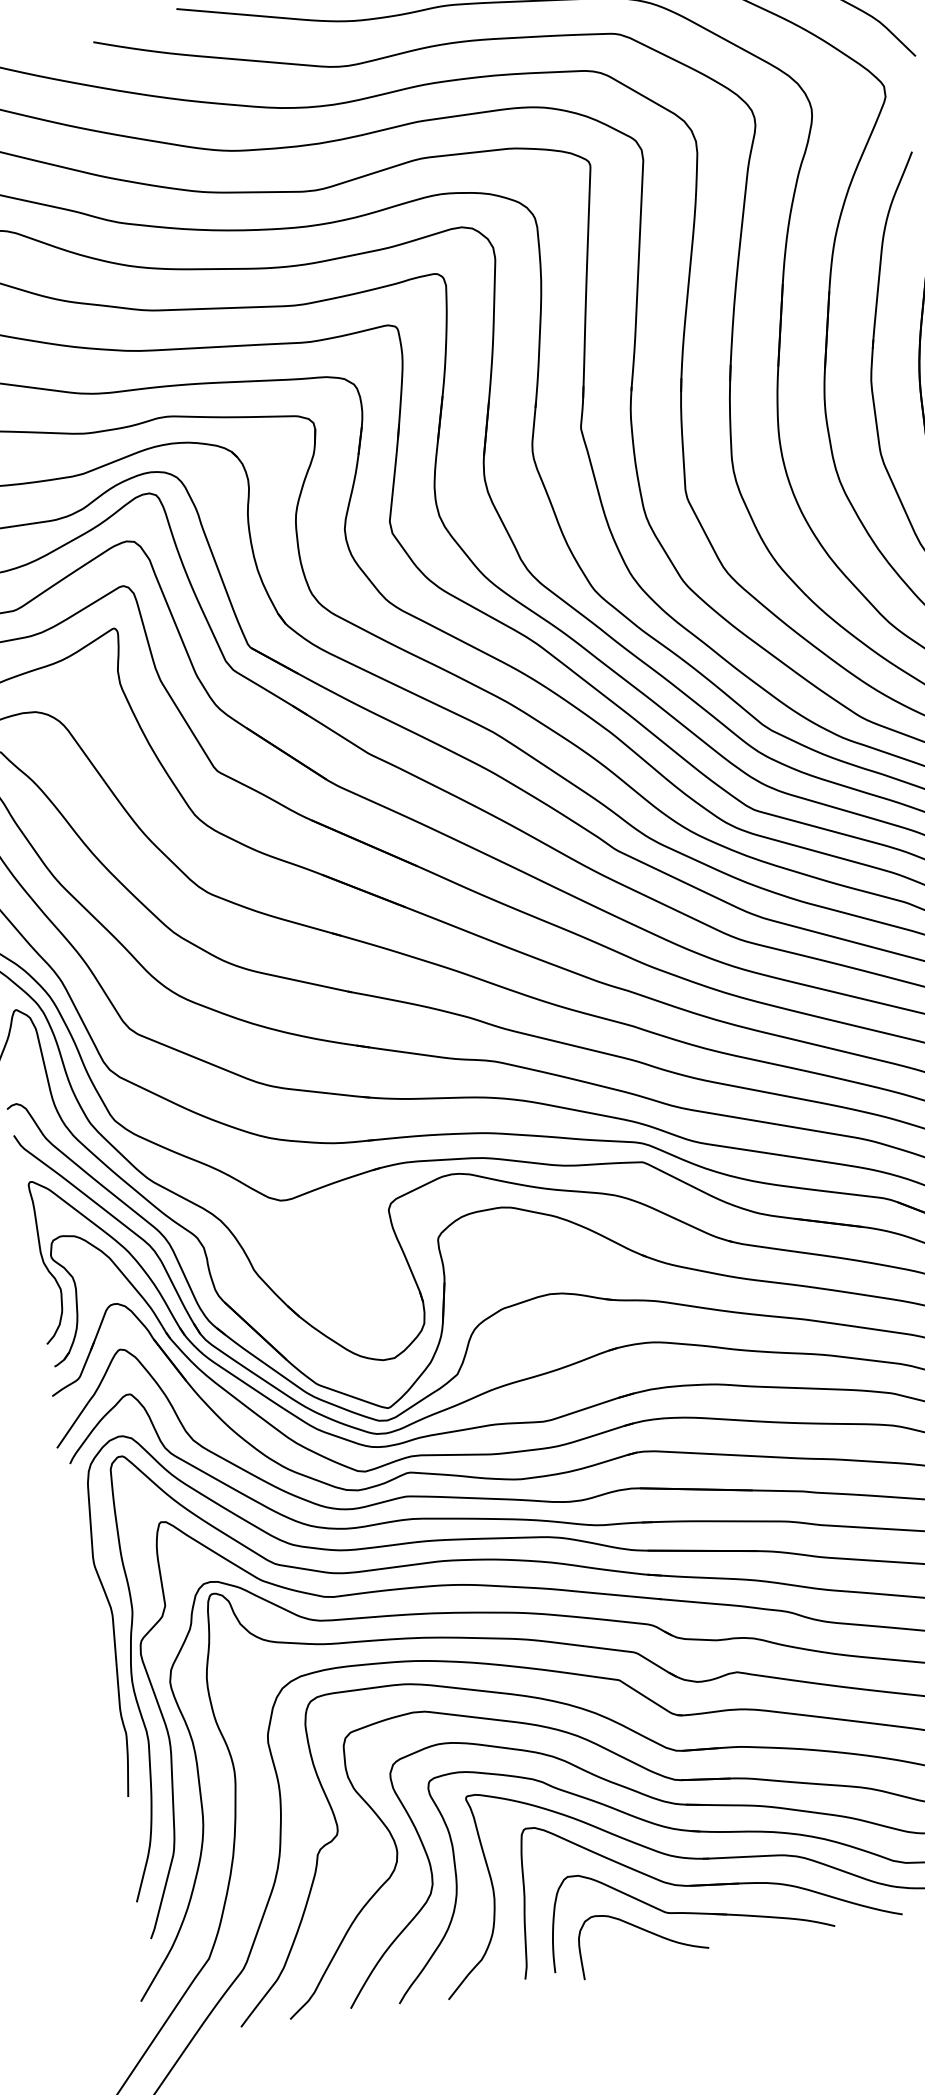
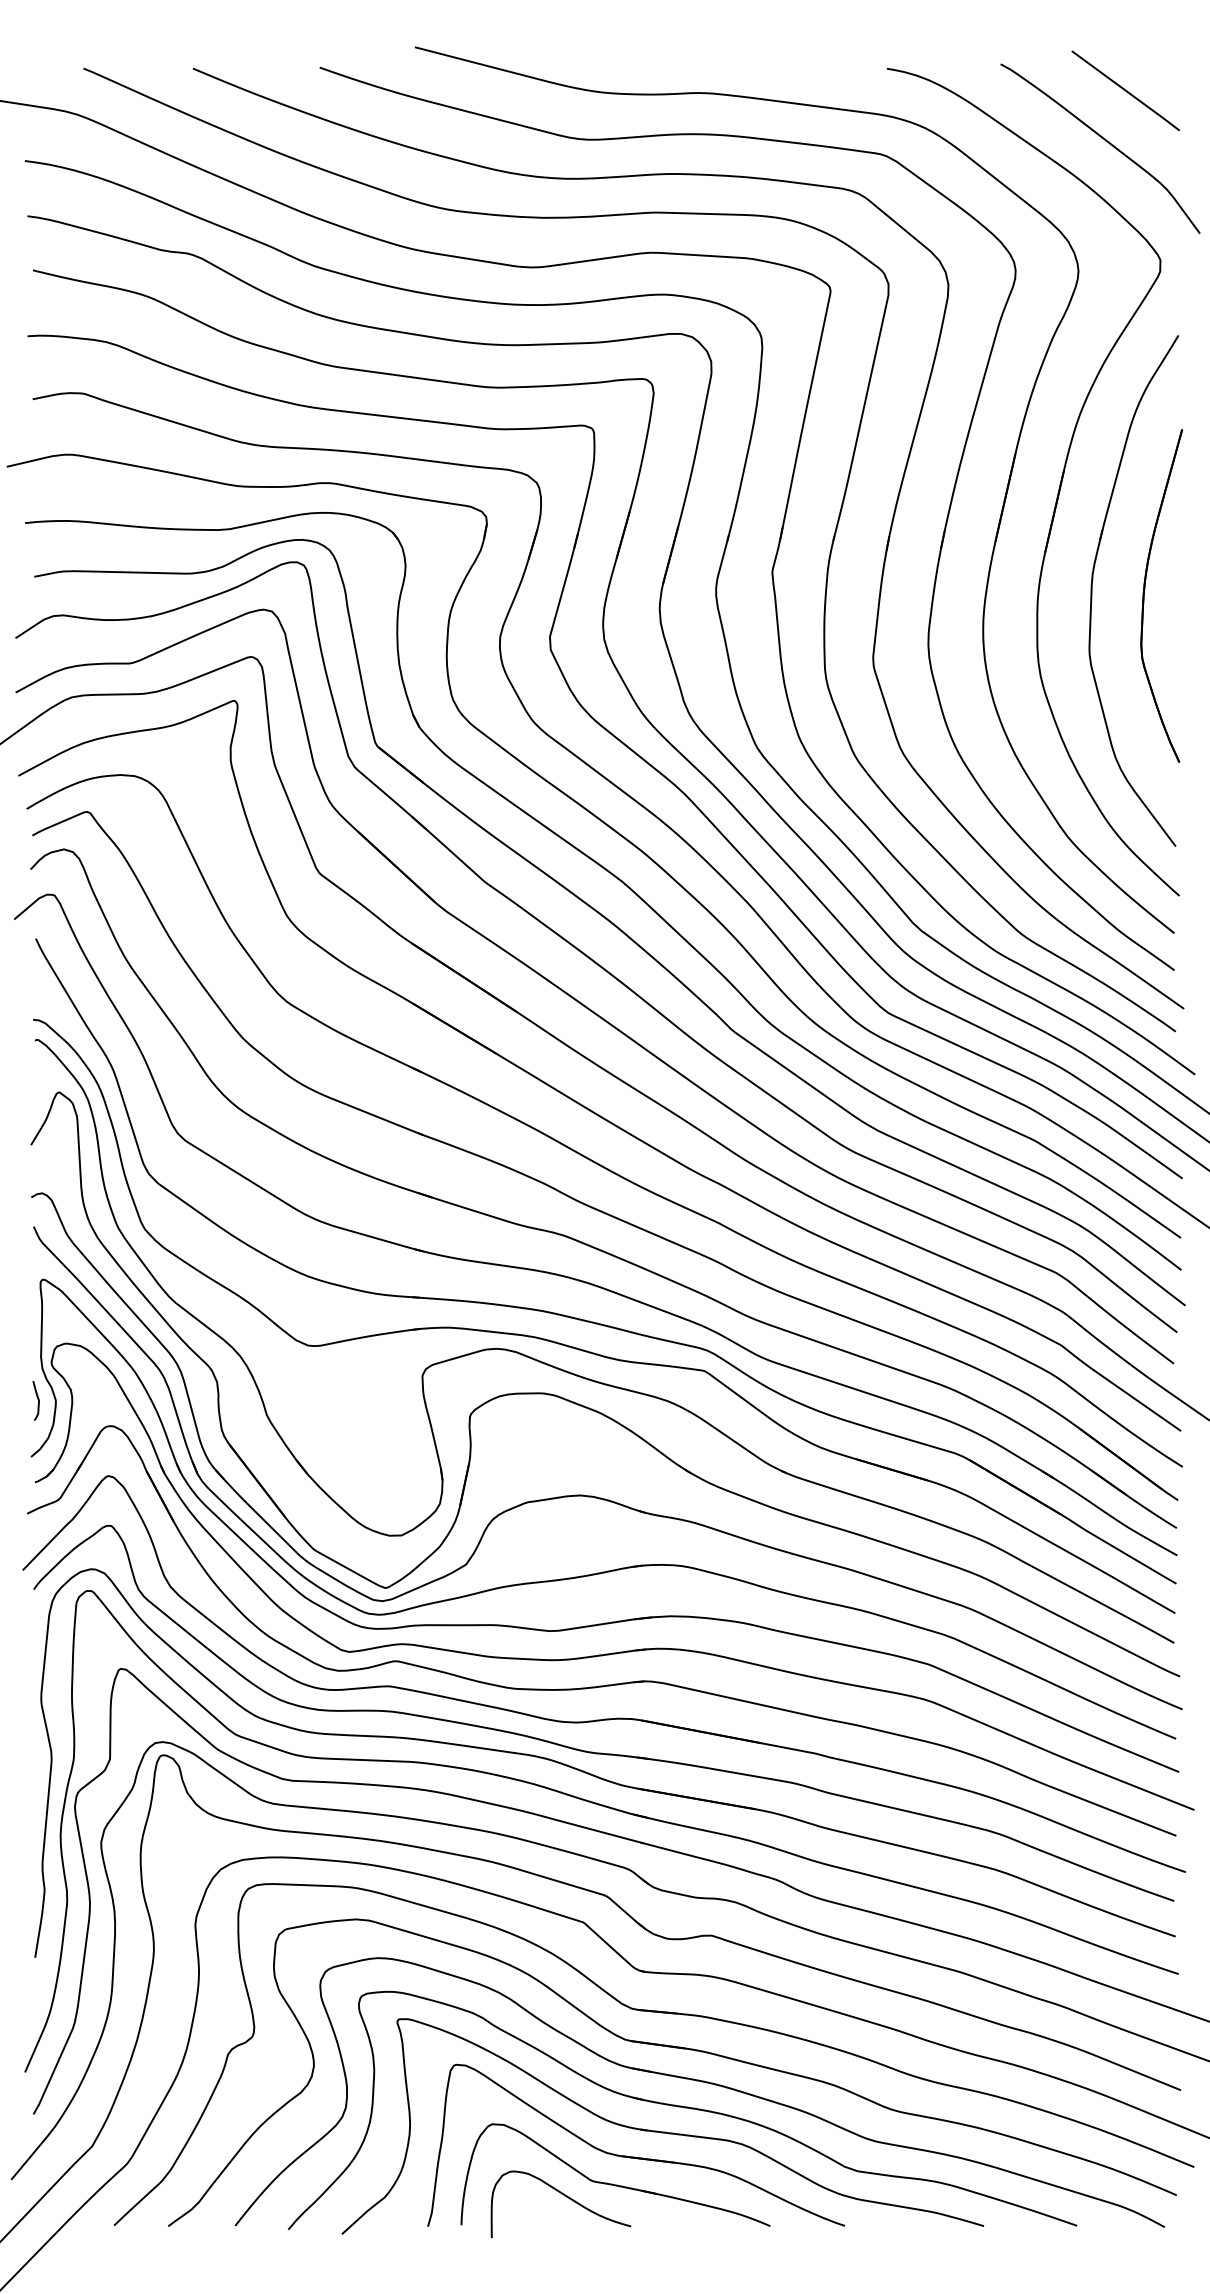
curve: (43, 1291) -> (37, 1399), added

